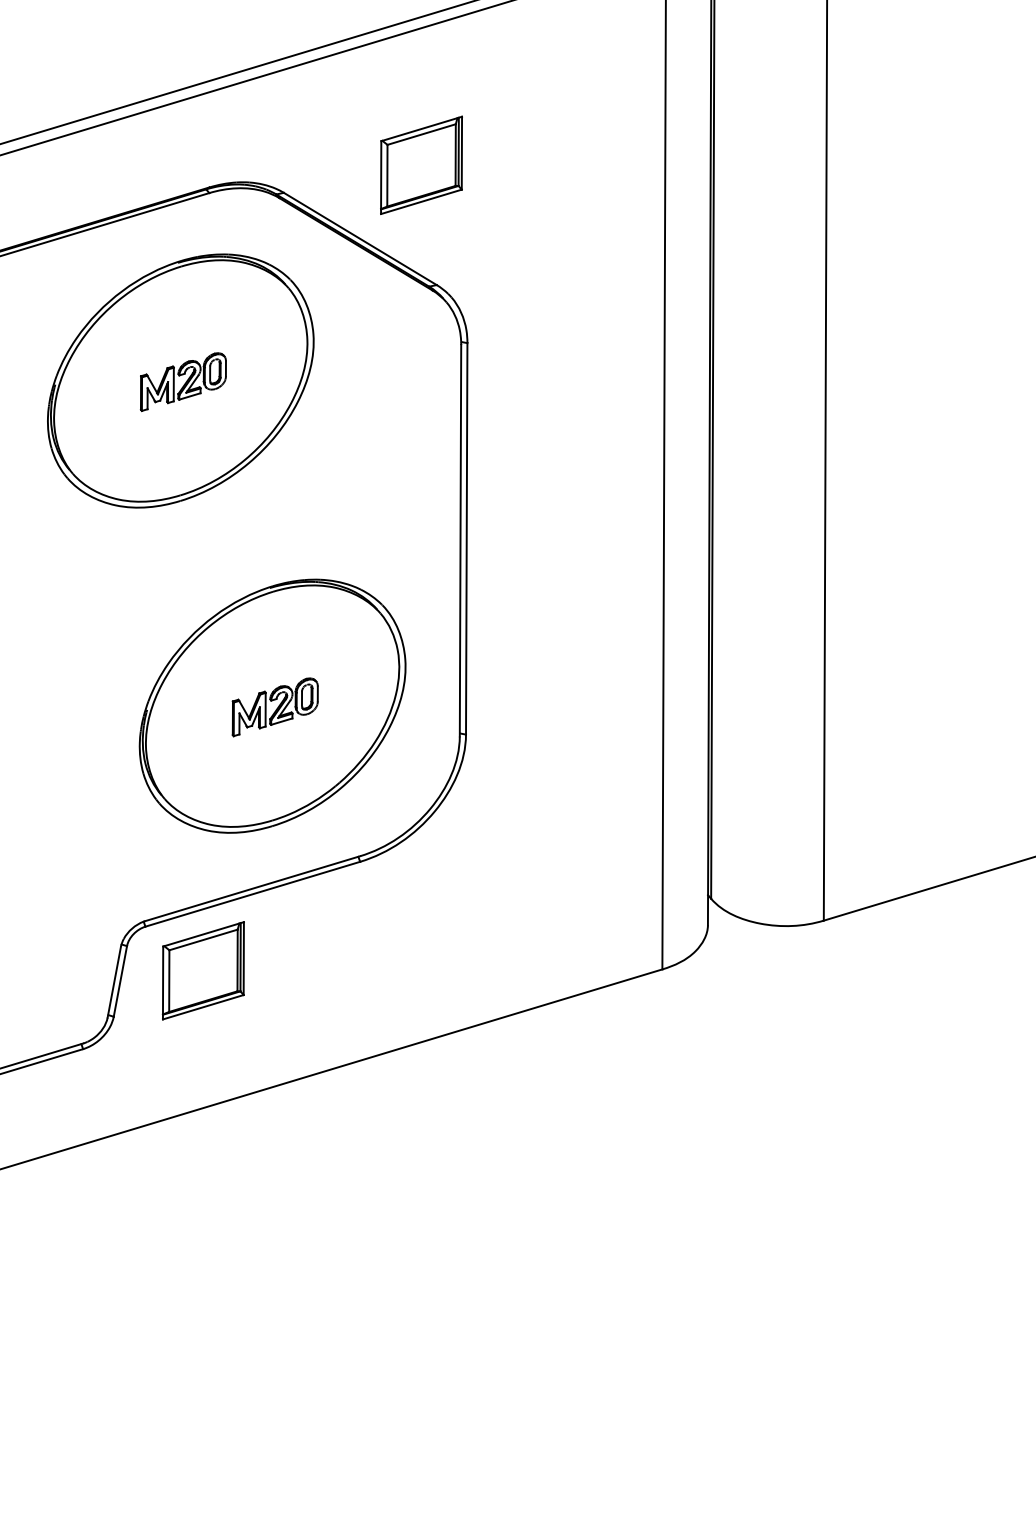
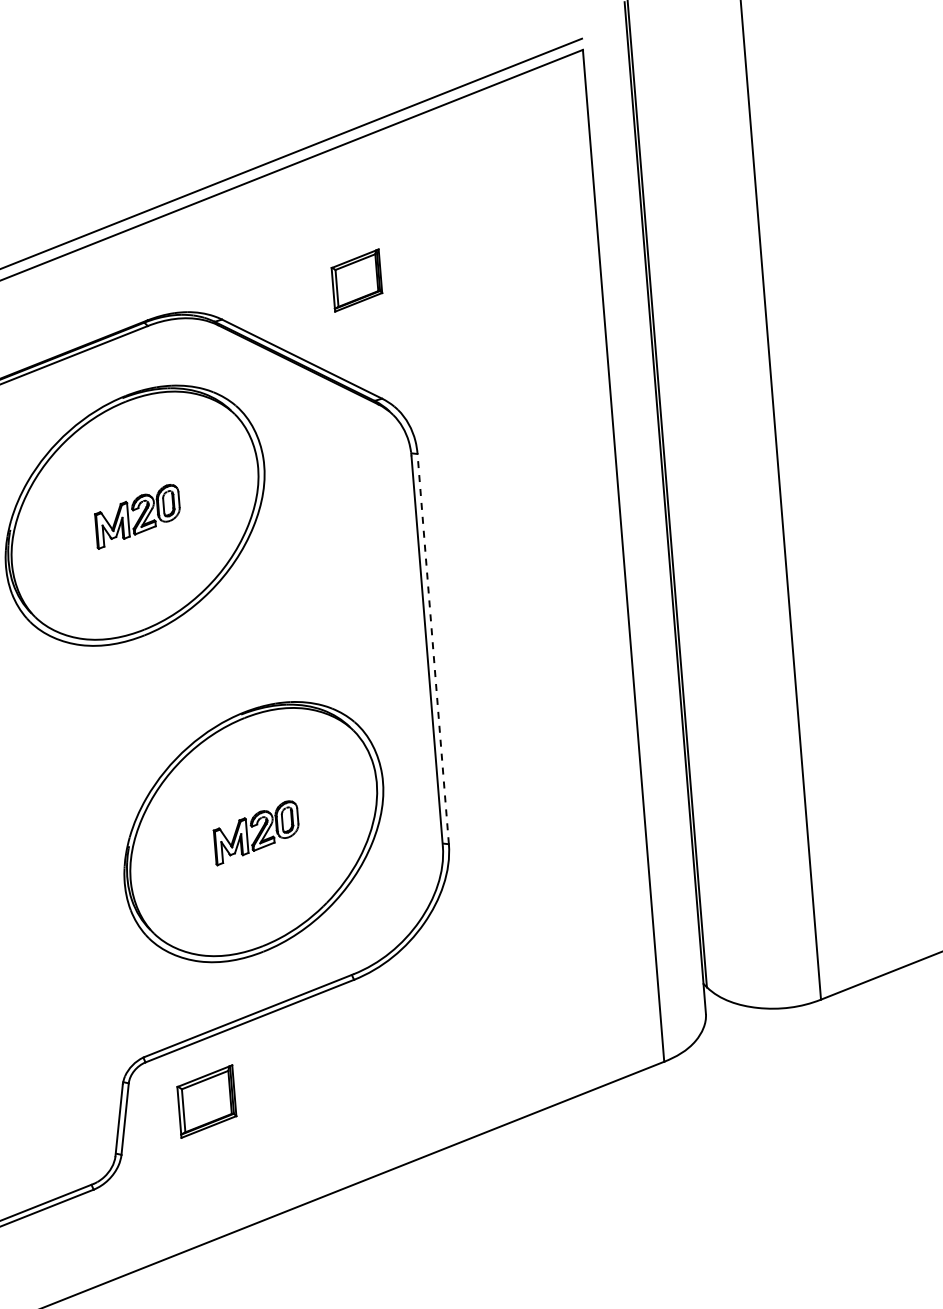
part: (421, 164) -> (356, 279), size x0.6
line: (466, 538) -> (432, 648), solid -> dashed
part: (202, 970) -> (206, 1101), size x0.7

